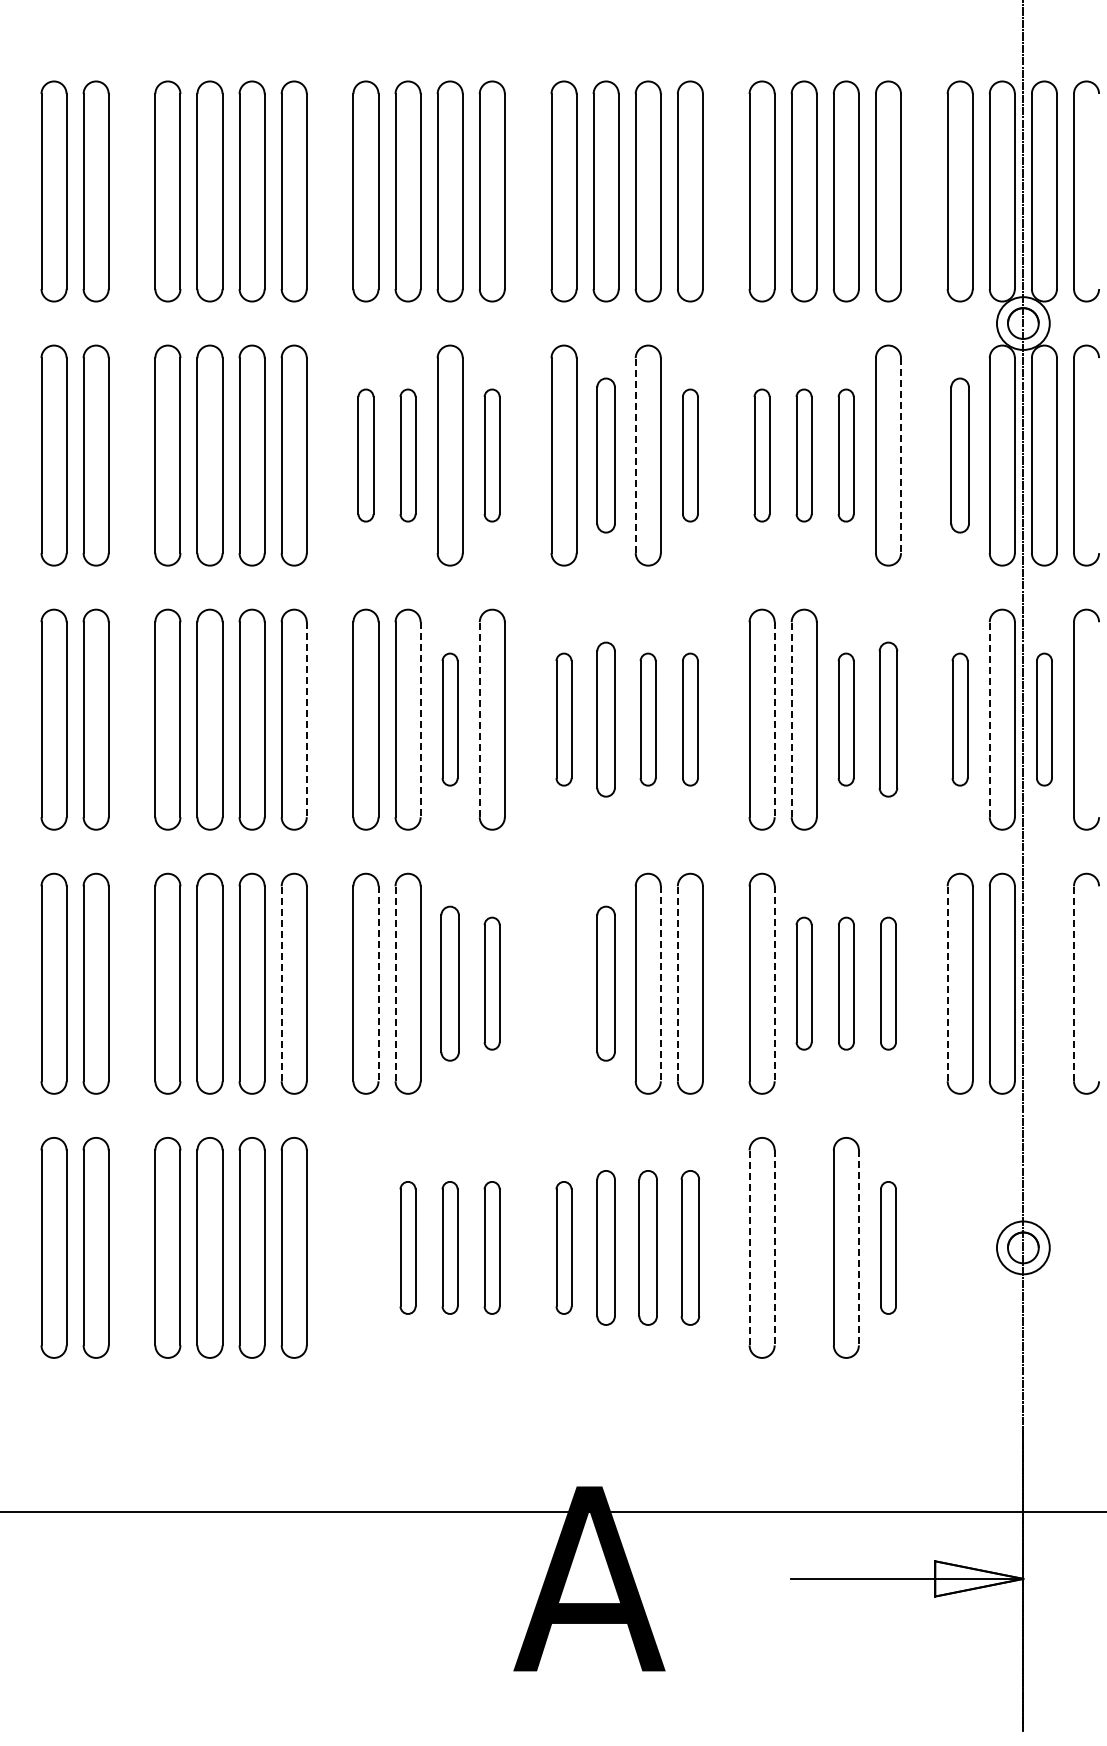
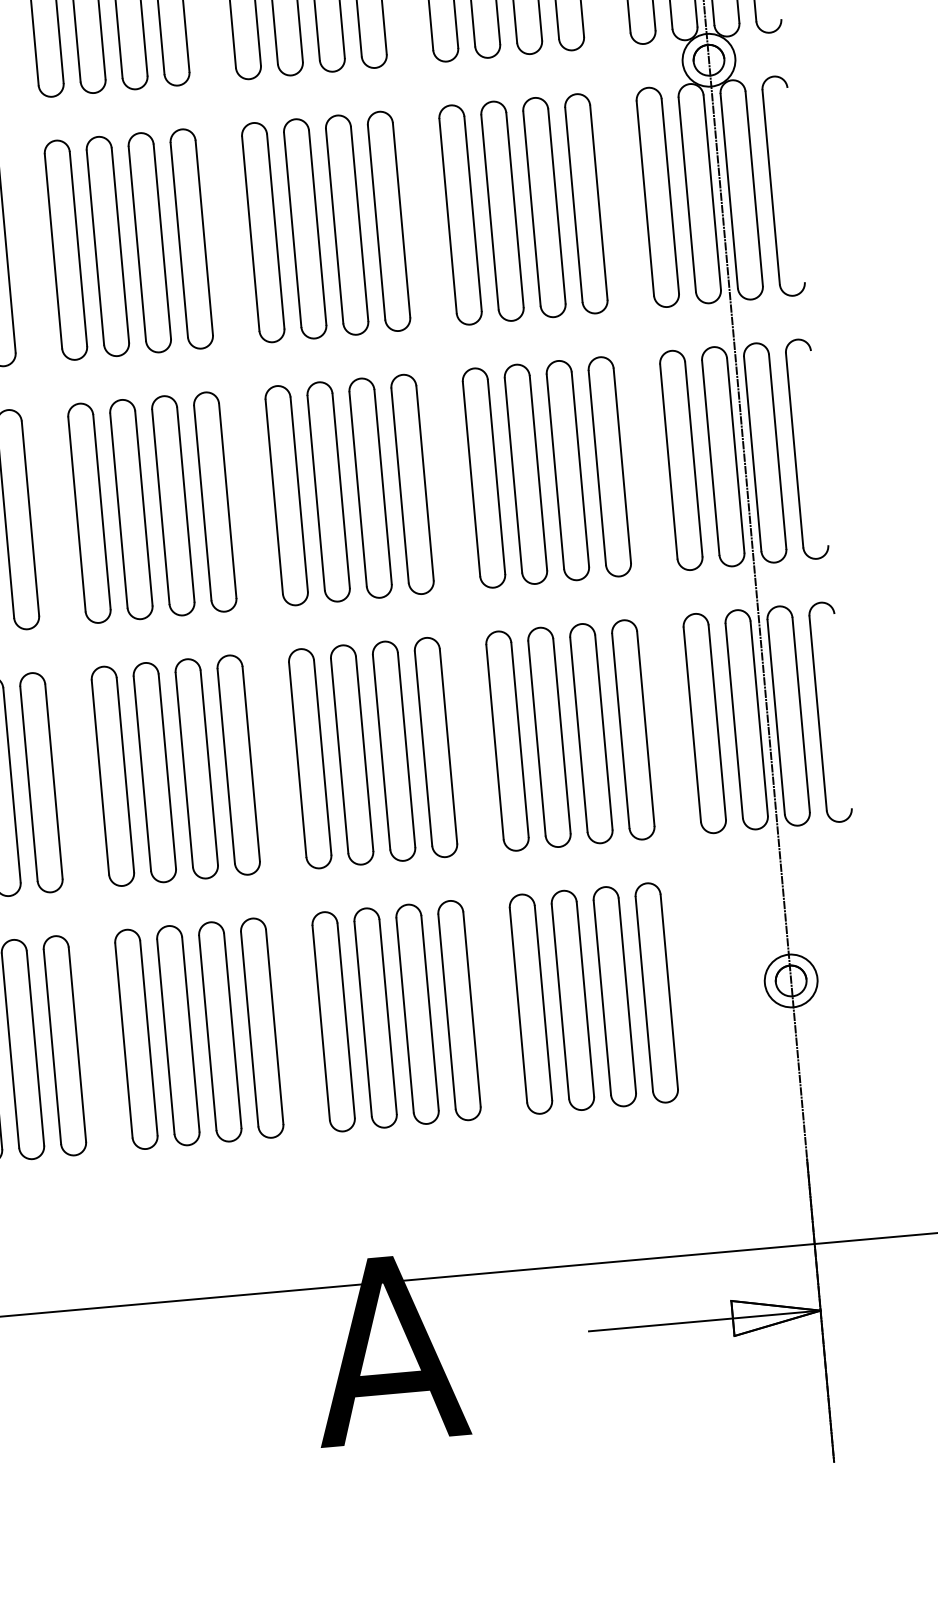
part: (365, 455) -> (65, 250), size x1.67
part: (407, 455) -> (107, 246), size x1.67
part: (491, 455) -> (190, 238), size x1.67
part: (605, 455) -> (304, 228), size x1.43
line: (635, 455) -> (334, 226), dashed -> solid
part: (690, 455) -> (389, 221), size x1.67
part: (761, 455) -> (459, 214), size x1.67
part: (803, 455) -> (501, 211), size x1.67
part: (845, 455) -> (543, 207), size x1.67
part: (959, 455) -> (657, 197), size x1.43
line: (901, 456) -> (599, 203), dashed -> solid
part: (449, 719) -> (172, 505), size x1.67
line: (479, 719) -> (202, 502), dashed -> solid
part: (563, 719) -> (286, 495), size x1.67
part: (605, 719) -> (327, 491), size x1.43
part: (647, 719) -> (369, 488), size x1.67
part: (690, 719) -> (412, 484), size x1.67
line: (791, 719) -> (513, 475), dashed -> solid
part: (845, 719) -> (567, 470), size x1.67
part: (888, 719) -> (609, 466), size x1.43
part: (959, 719) -> (680, 460), size x1.67
line: (989, 719) -> (710, 457), dashed -> solid
part: (1044, 719) -> (765, 452), size x1.67
line: (306, 720) -> (30, 519), dashed -> solid
line: (420, 720) -> (143, 509), dashed -> solid
line: (774, 720) -> (496, 477), dashed -> solid
line: (281, 983) -> (28, 783), dashed -> solid
line: (395, 983) -> (142, 773), dashed -> solid
part: (449, 983) -> (196, 768), size x1.43
part: (491, 983) -> (237, 764), size x1.67
part: (563, 983) -> (309, 758), added
part: (605, 983) -> (351, 754), size x1.43
line: (677, 983) -> (423, 748), dashed -> solid
part: (803, 983) -> (548, 737), size x1.67
part: (846, 983) -> (591, 733), size x1.67
part: (888, 983) -> (633, 729), size x1.67
line: (947, 983) -> (692, 724), dashed -> solid
part: (1044, 983) -> (788, 715), added
line: (1073, 983) -> (817, 713), dashed -> solid
line: (378, 984) -> (125, 775), dashed -> solid
line: (660, 984) -> (406, 750), dashed -> solid
line: (774, 984) -> (519, 740), dashed -> solid
part: (365, 1247) -> (135, 1039), added
part: (407, 1247) -> (177, 1035), size x1.67
part: (449, 1247) -> (219, 1031), size x1.67
part: (491, 1247) -> (261, 1027), size x1.67
part: (563, 1247) -> (333, 1021), size x1.67
part: (605, 1247) -> (374, 1017), size x1.43
part: (647, 1247) -> (416, 1013), size x1.43
part: (690, 1247) -> (459, 1010), size x1.43
line: (749, 1247) -> (518, 1004), dashed -> solid
part: (803, 1247) -> (572, 1000), added
part: (888, 1247) -> (656, 992), size x1.67
line: (774, 1248) -> (543, 1003), dashed -> solid
line: (858, 1248) -> (627, 996), dashed -> solid

